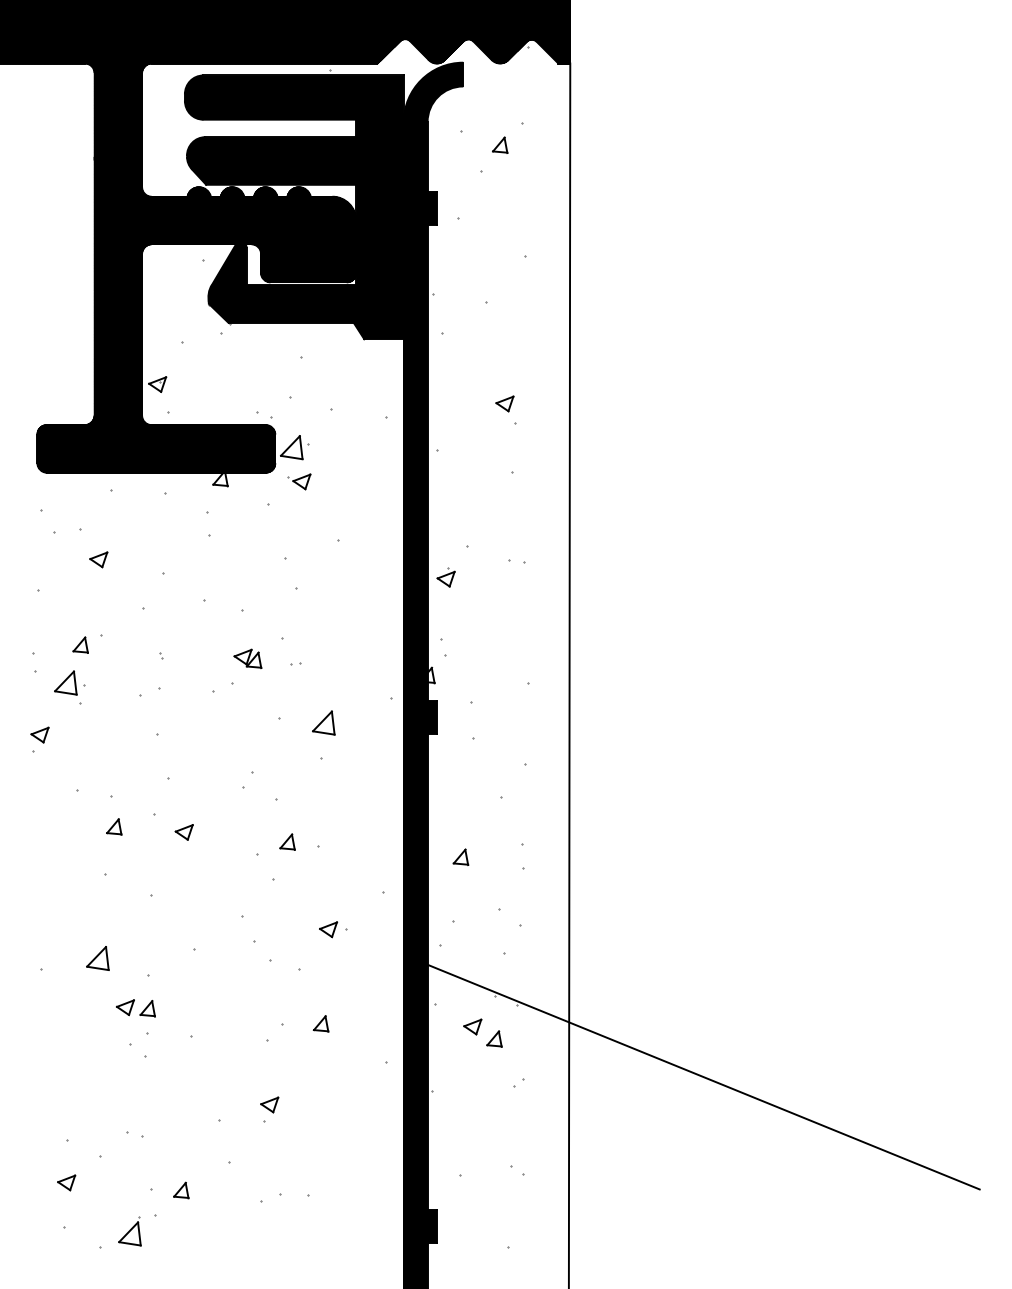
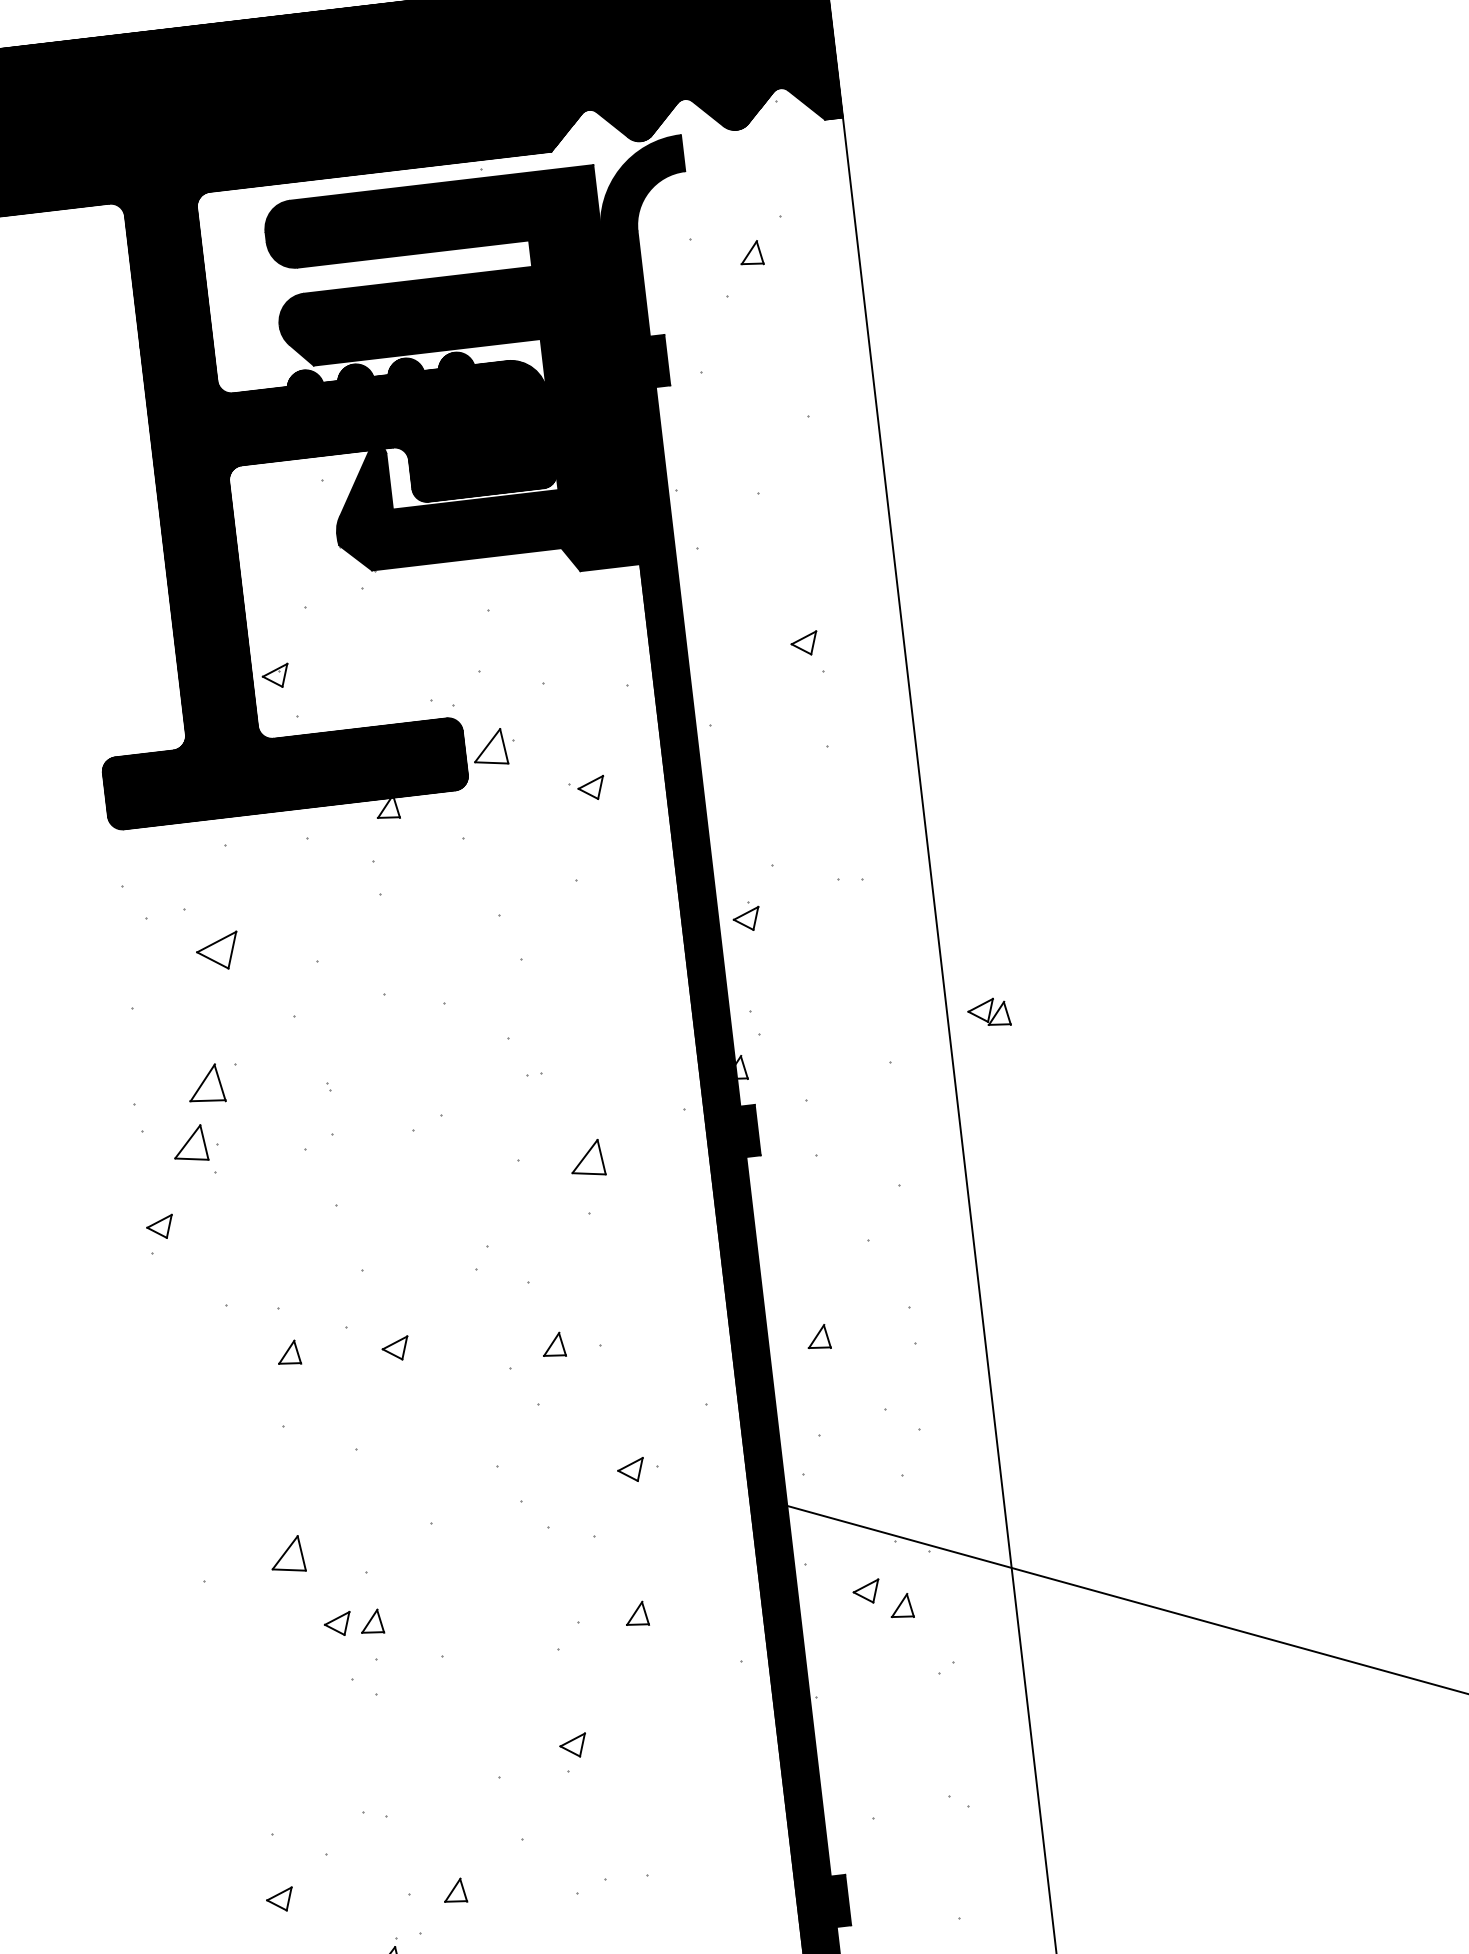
part: (299, 481) -> (587, 788), moved
part: (98, 559) -> (217, 951), size x1.6
part: (80, 644) -> (205, 1083), size x1.6
part: (247, 658) -> (988, 1012), moved

